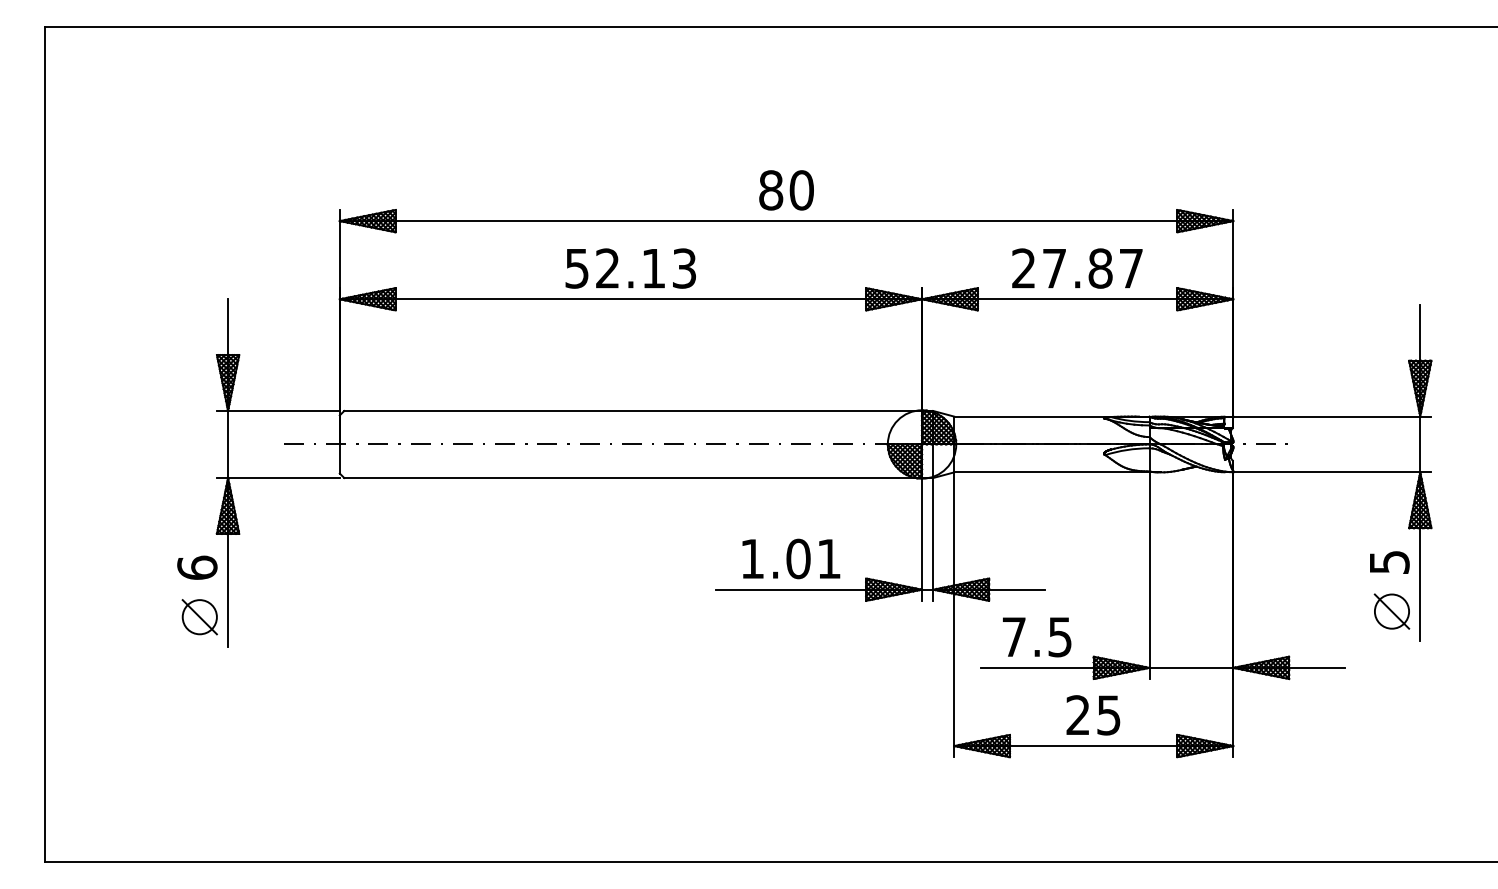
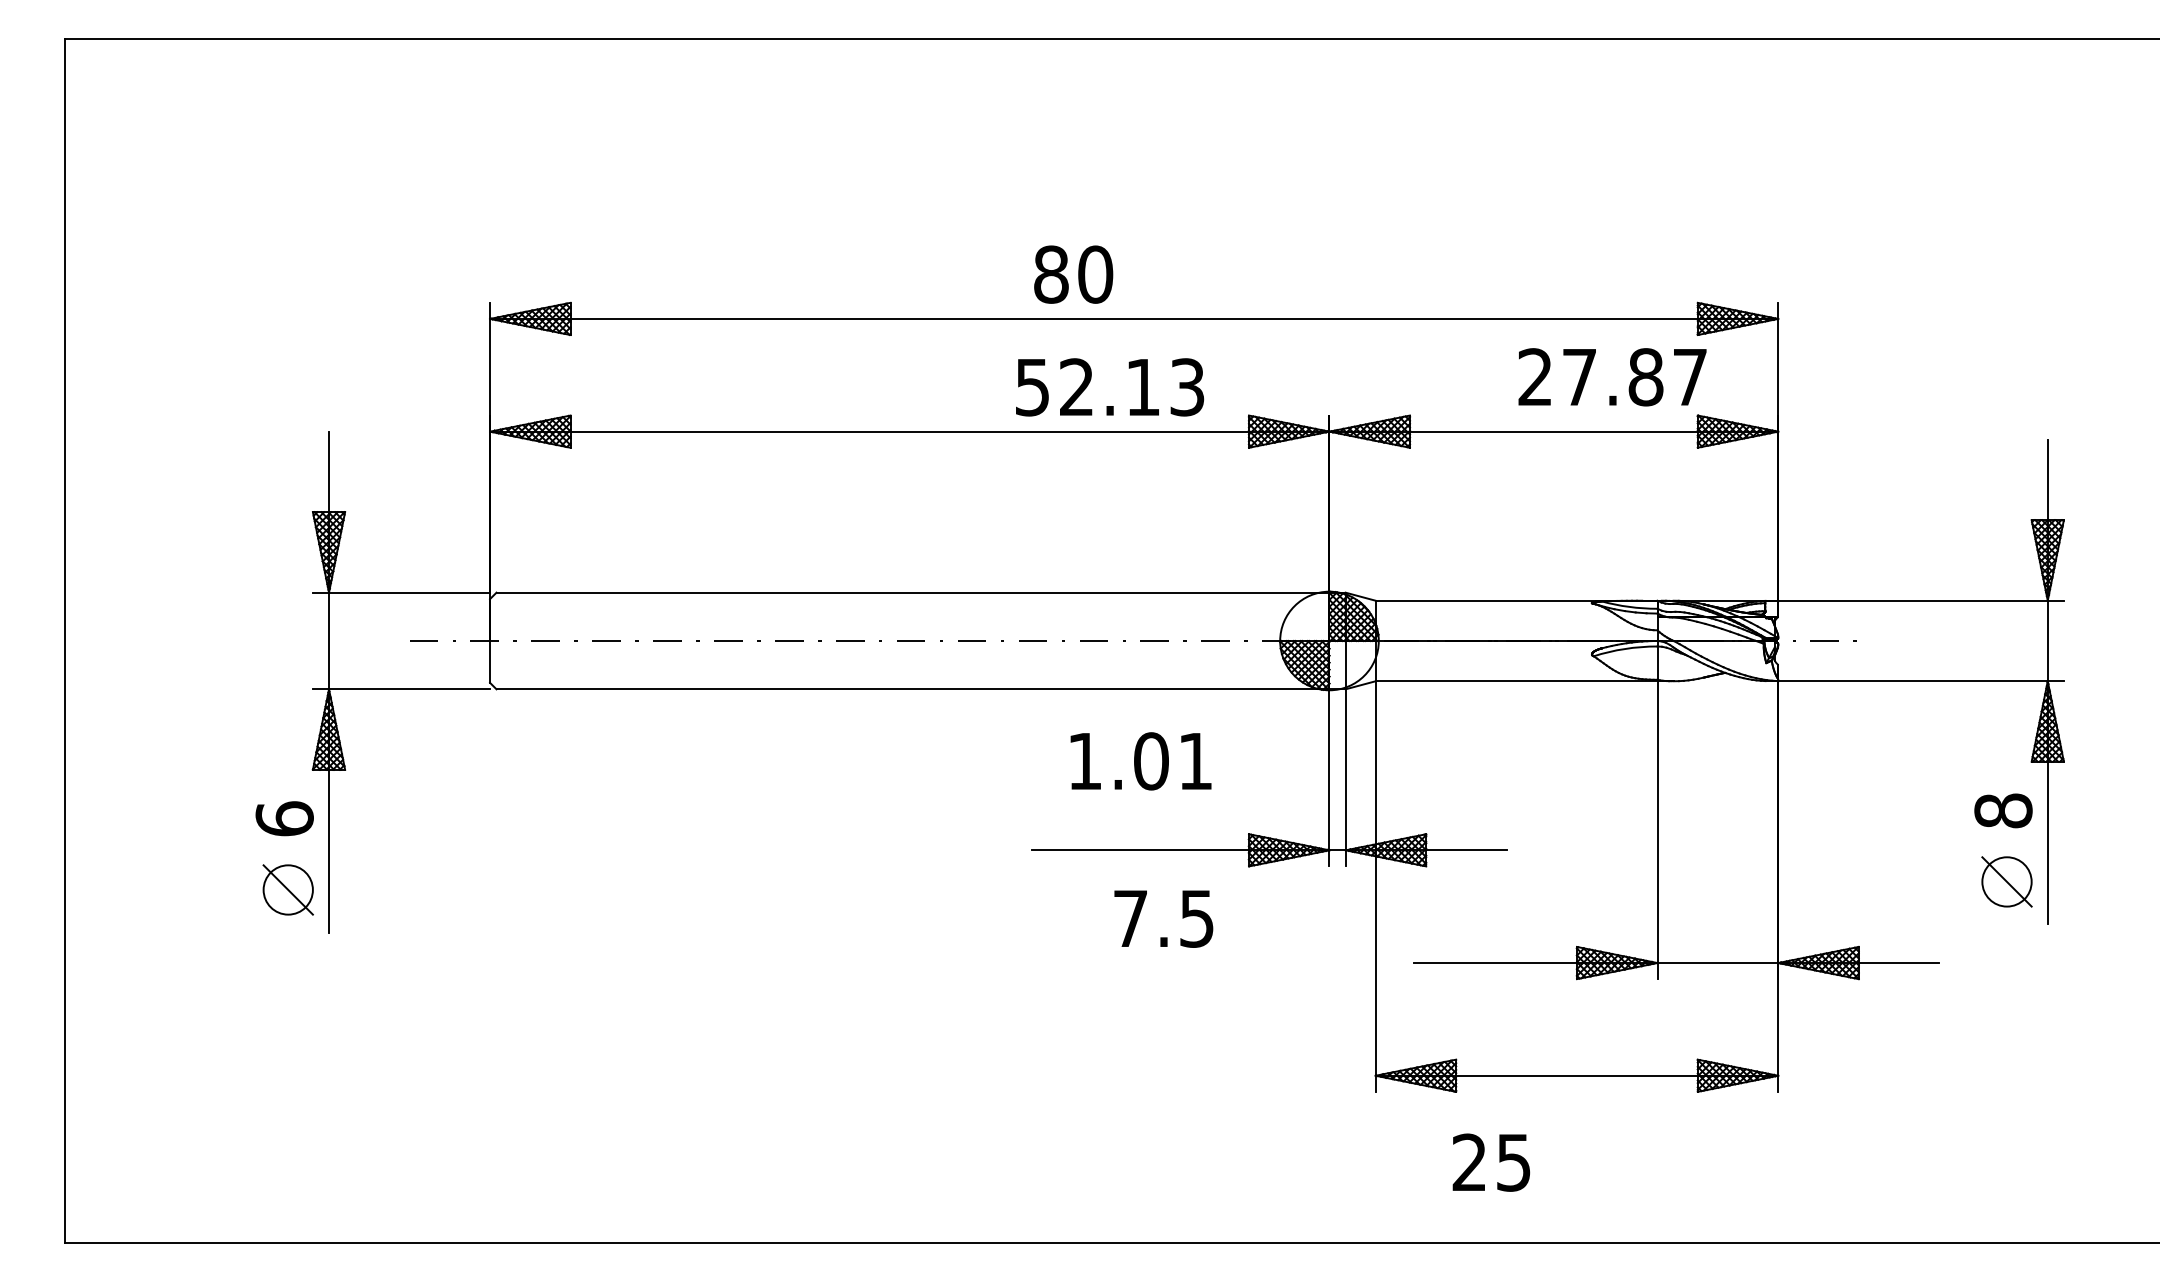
text: (786, 190) -> (1073, 274), moved
text: (630, 268) -> (1109, 387), moved
text: (1077, 268) -> (1612, 377), moved
text: (791, 558) -> (1141, 760), moved
text: (1389, 562) -> (2003, 811), 5 -> 8
text: (1037, 637) -> (1164, 919), moved
text: (1093, 715) -> (1491, 1162), moved

